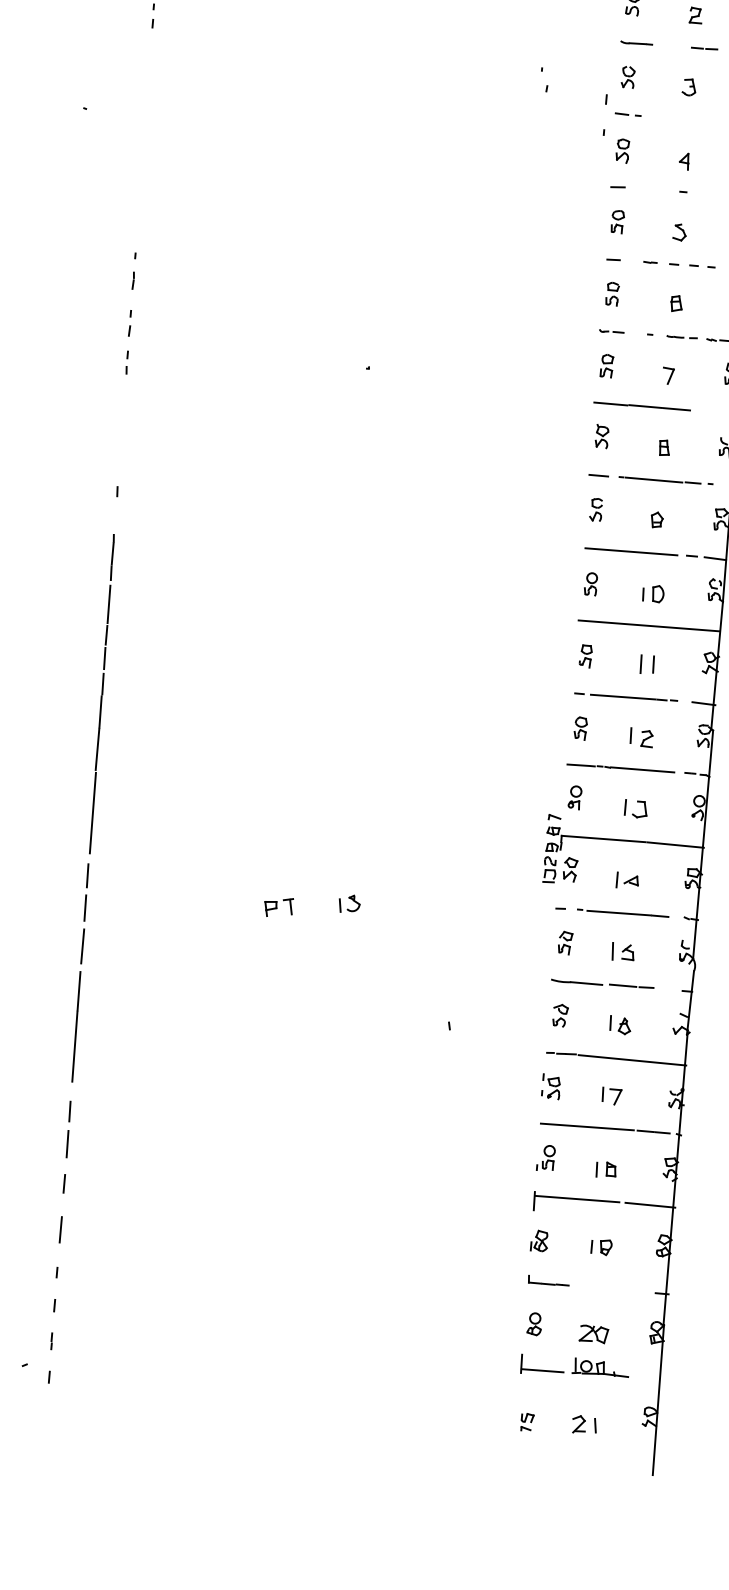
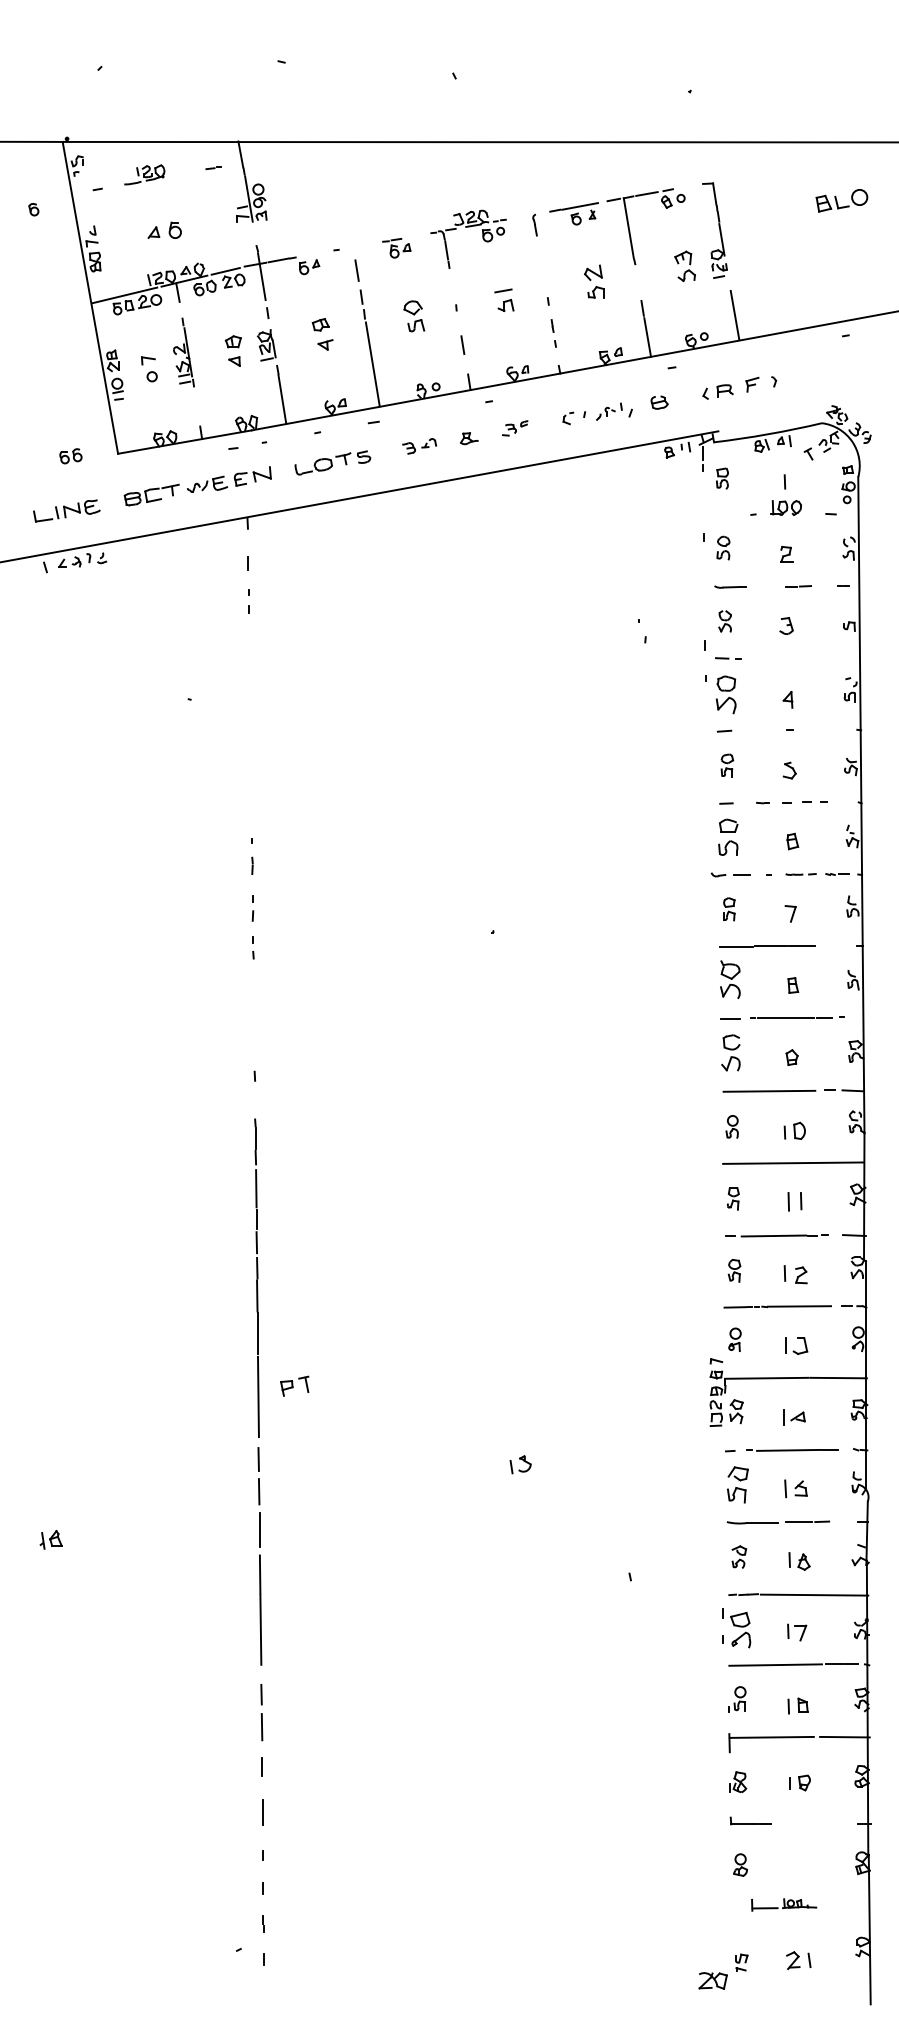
part: (622, 150) -> (725, 694), size x1.6
part: (612, 294) -> (728, 837), size x1.6
part: (611, 331) -> (730, 874), size x1.6
part: (602, 436) -> (730, 979), size x1.6
part: (595, 509) -> (730, 1052), size x1.6
part: (278, 906) -> (294, 1385), moved
part: (564, 942) -> (737, 1484), size x1.6
part: (551, 1086) -> (736, 1628), size x1.6
part: (593, 1333) -> (712, 1980), moved
part: (574, 1367) -> (783, 1904), size x0.6

